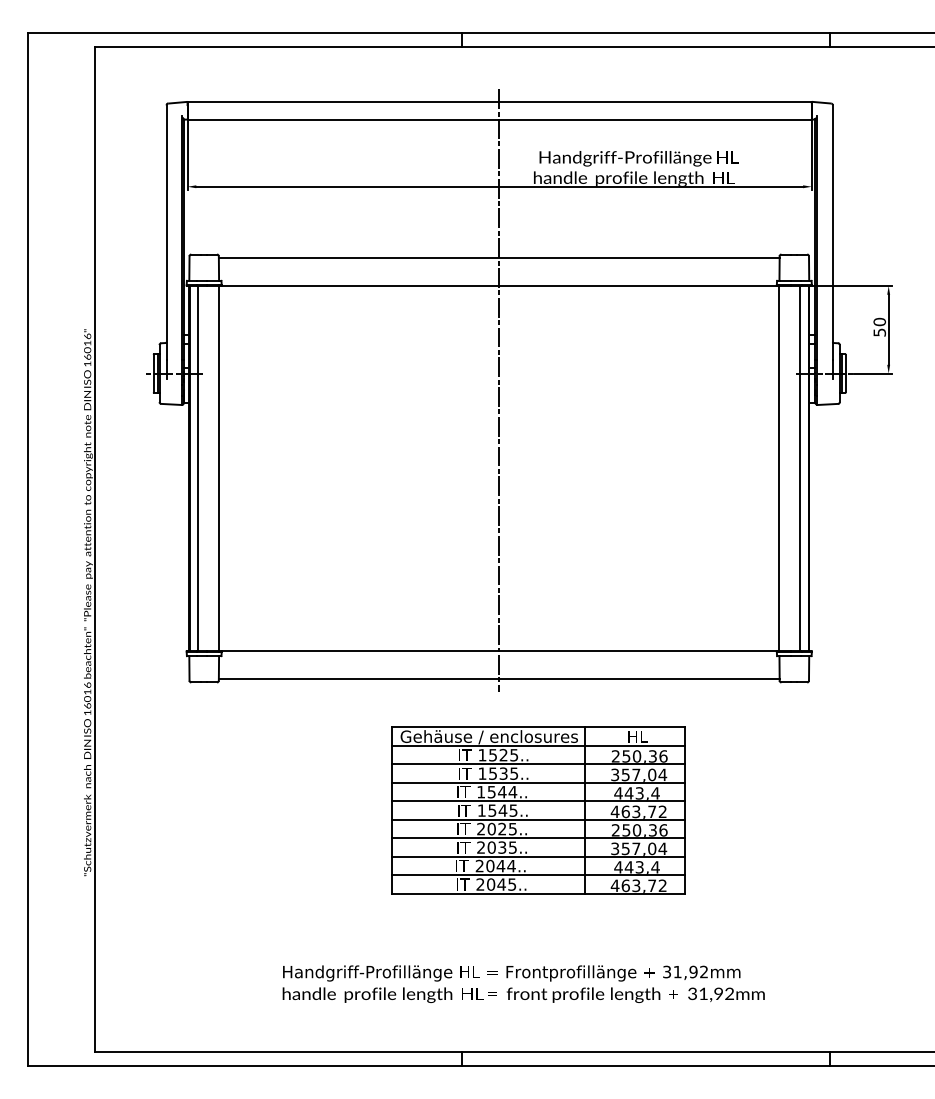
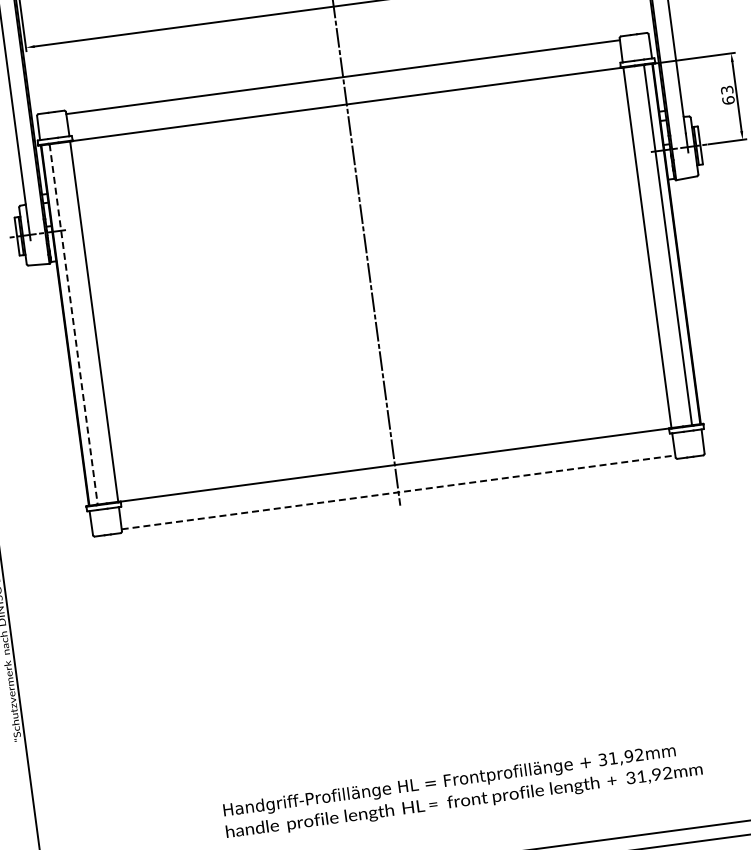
text: (879, 326) -> (727, 94), 50 -> 63
line: (198, 469) -> (74, 325), solid -> dashed
line: (499, 678) -> (398, 492), solid -> dashed
part: (538, 810) -> (454, 617), removed

